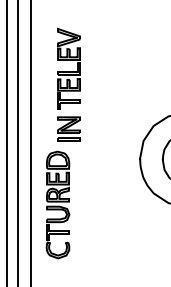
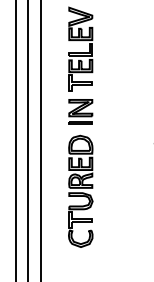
part: (57, 204) -> (80, 190), moved

